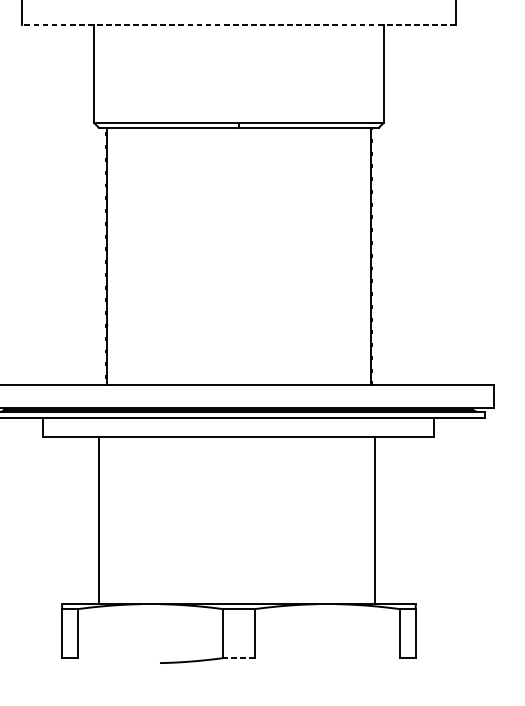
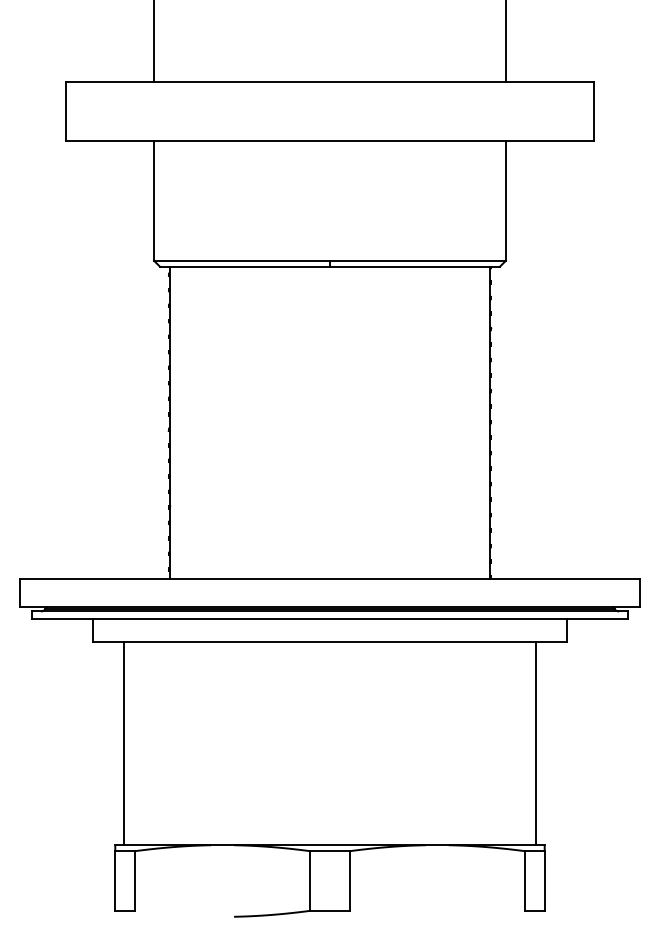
line: (239, 24) -> (330, 141), dashed -> solid
line: (99, 520) -> (124, 743), moved
line: (375, 520) -> (535, 743), moved
line: (239, 657) -> (330, 910), dashed -> solid

